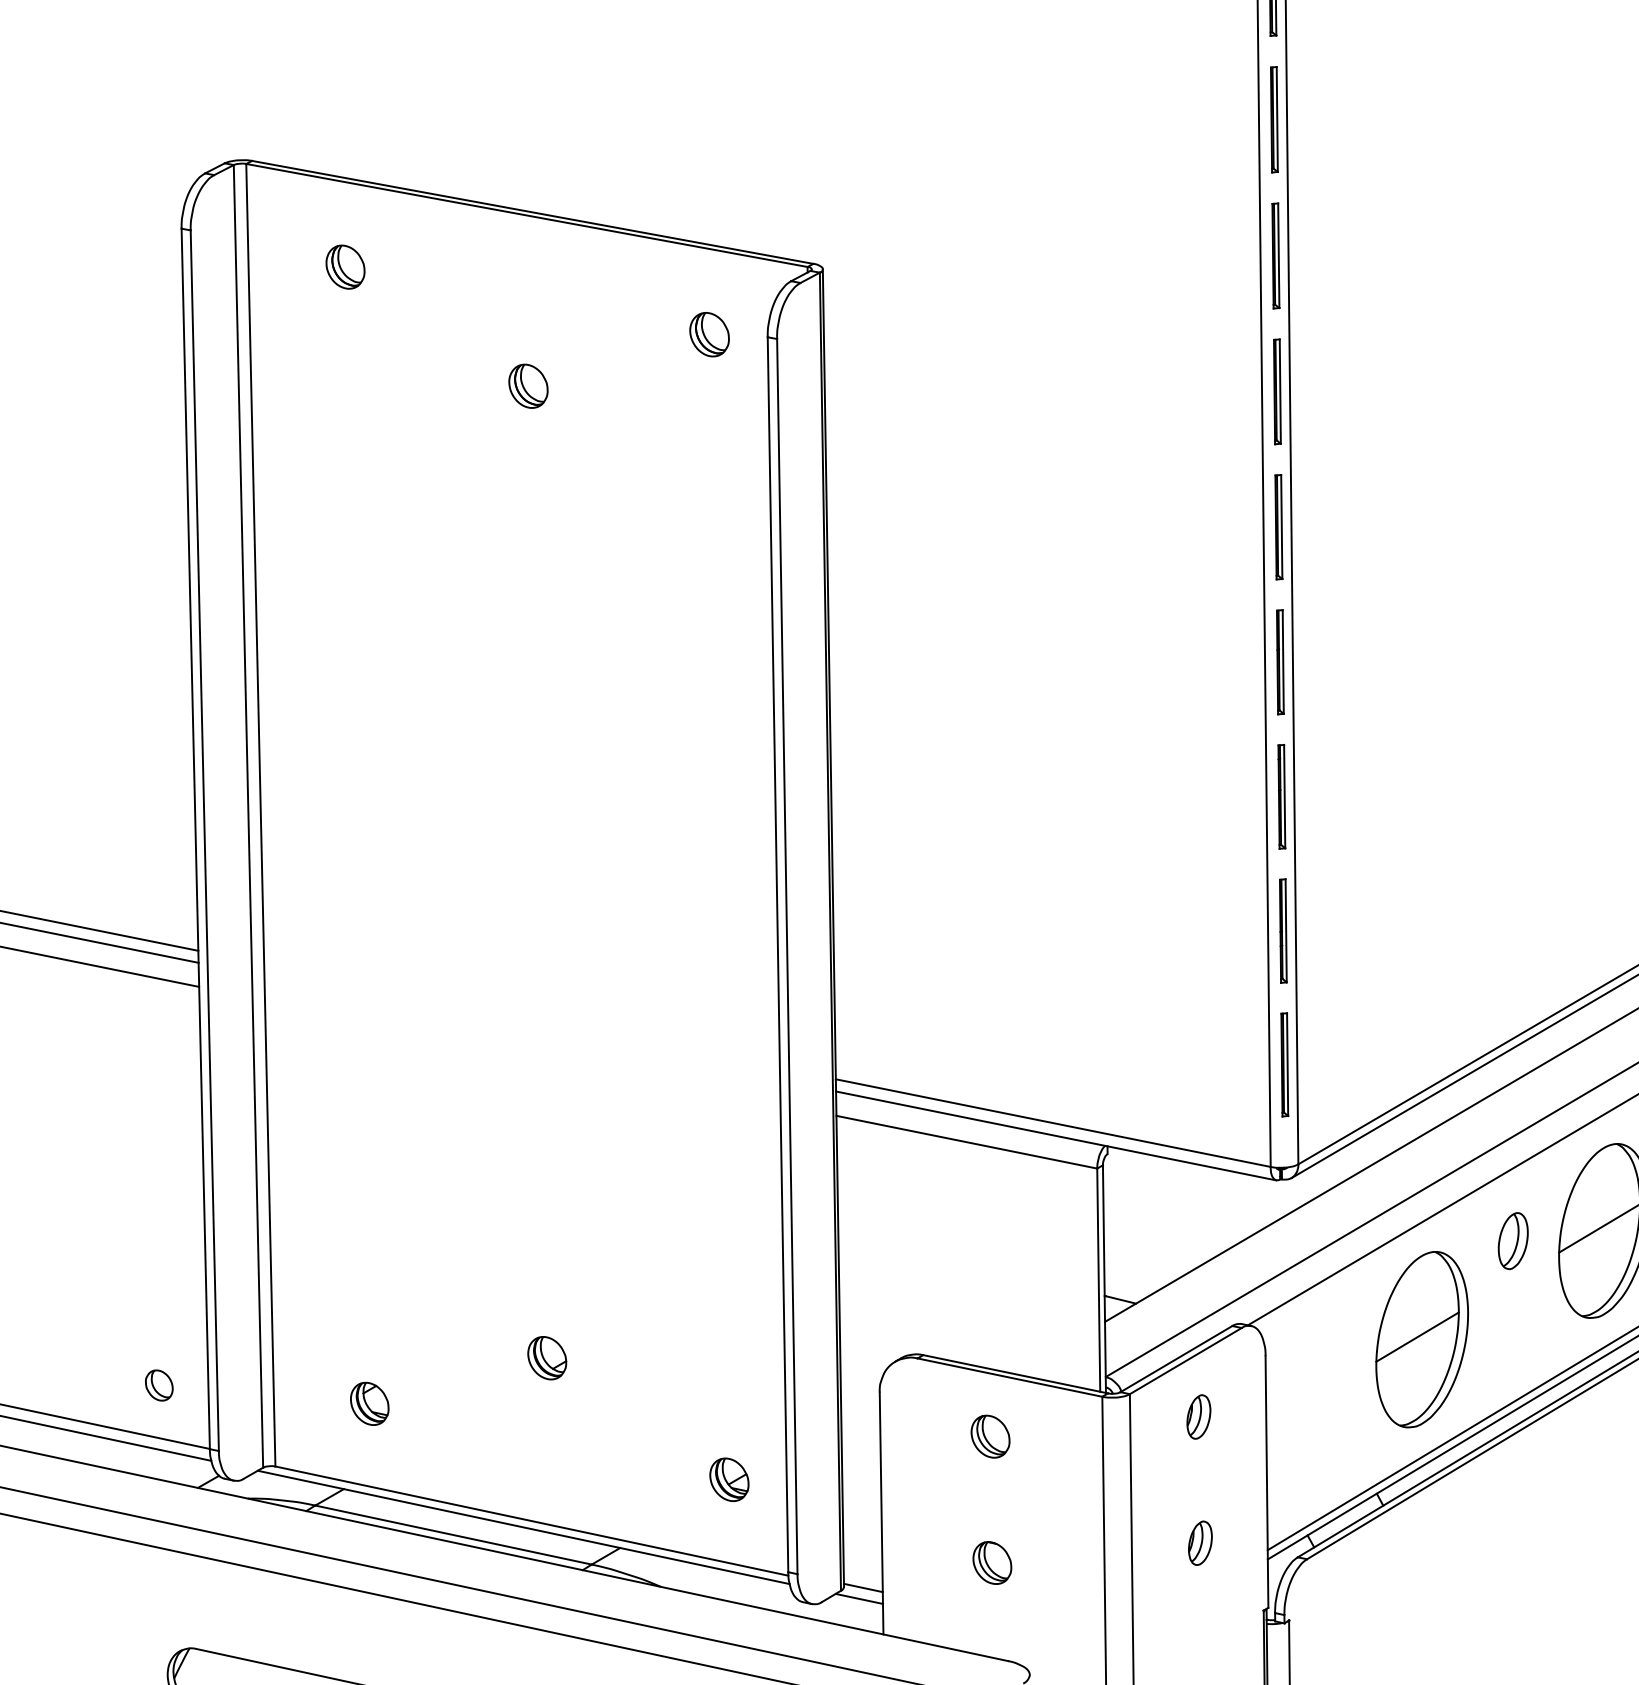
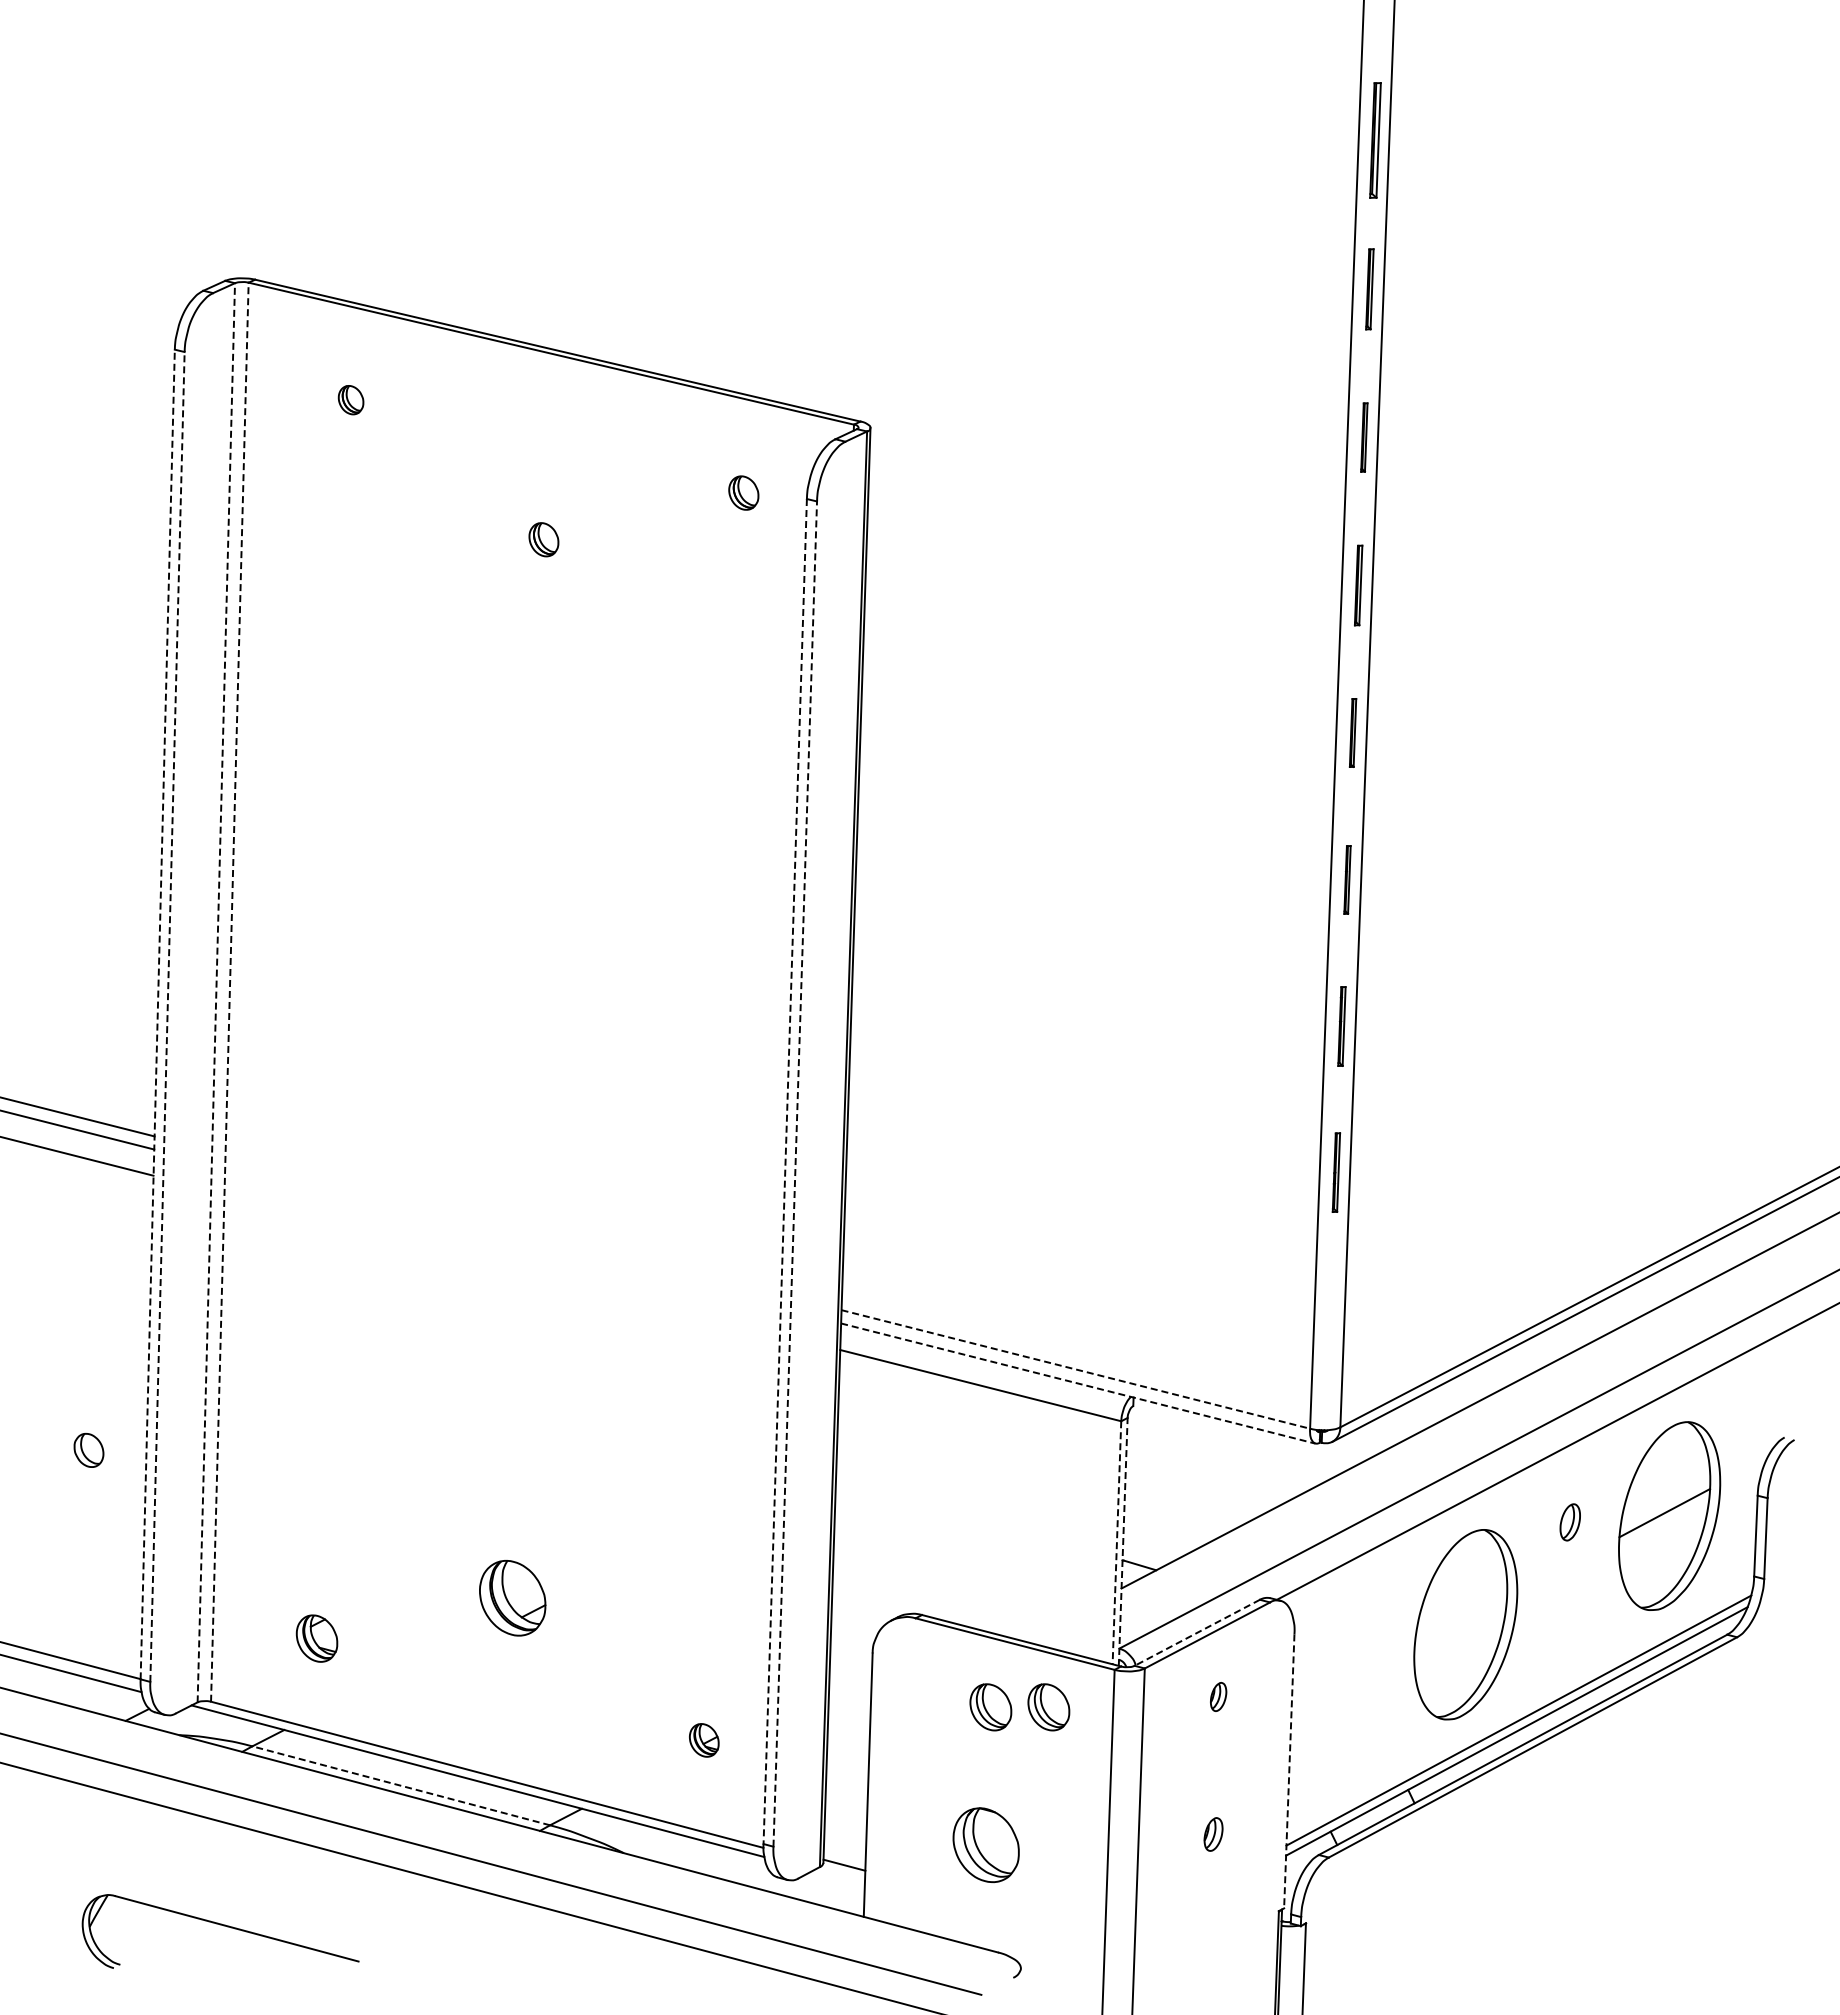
part: (1274, 119) -> (1369, 289), size x0.7
part: (1276, 255) -> (1364, 437), size x0.6
part: (344, 266) -> (350, 399), size x0.6
part: (709, 334) -> (743, 492), size x0.7
part: (528, 386) -> (543, 539), size x0.7
part: (1277, 391) -> (1358, 585), size x0.7
part: (1278, 526) -> (1352, 732), size x0.6
part: (1280, 661) -> (1347, 879), size x0.6
part: (1281, 796) -> (1341, 1026), size x0.7
line: (260, 815) -> (229, 992), solid -> dashed
line: (248, 816) -> (216, 992), solid -> dashed
line: (195, 838) -> (157, 1014), solid -> dashed
line: (204, 840) -> (167, 1016), solid -> dashed
part: (1283, 930) -> (1336, 1172), size x0.7
line: (778, 954) -> (785, 1171), solid -> dashed
line: (787, 956) -> (795, 1174), solid -> dashed
part: (1284, 1065) -> (1330, 1318), removed
line: (1052, 1123) -> (1075, 1369), solid -> dashed
line: (1056, 1135) -> (1078, 1383), solid -> dashed
part: (1513, 1241) -> (1570, 1522), size x0.6
line: (1104, 1278) -> (1123, 1541), solid -> dashed
line: (1098, 1279) -> (1116, 1542), solid -> dashed
line: (1417, 1336) -> (1460, 1621), removed
part: (547, 1358) -> (512, 1598), size x1.6
line: (1176, 1358) -> (1197, 1632), solid -> dashed
part: (158, 1385) -> (88, 1450), moved
part: (1198, 1416) -> (1218, 1696), size x0.6
part: (1043, 1434) -> (1048, 1707), added
part: (728, 1479) -> (703, 1740), size x0.7
line: (1267, 1482) -> (1289, 1771), solid -> dashed
line: (452, 1534) -> (400, 1785), solid -> dashed
part: (1200, 1543) -> (1213, 1834), size x0.7
part: (991, 1562) -> (985, 1844), size x1.6
line: (859, 1598) -> (839, 1876), removed

